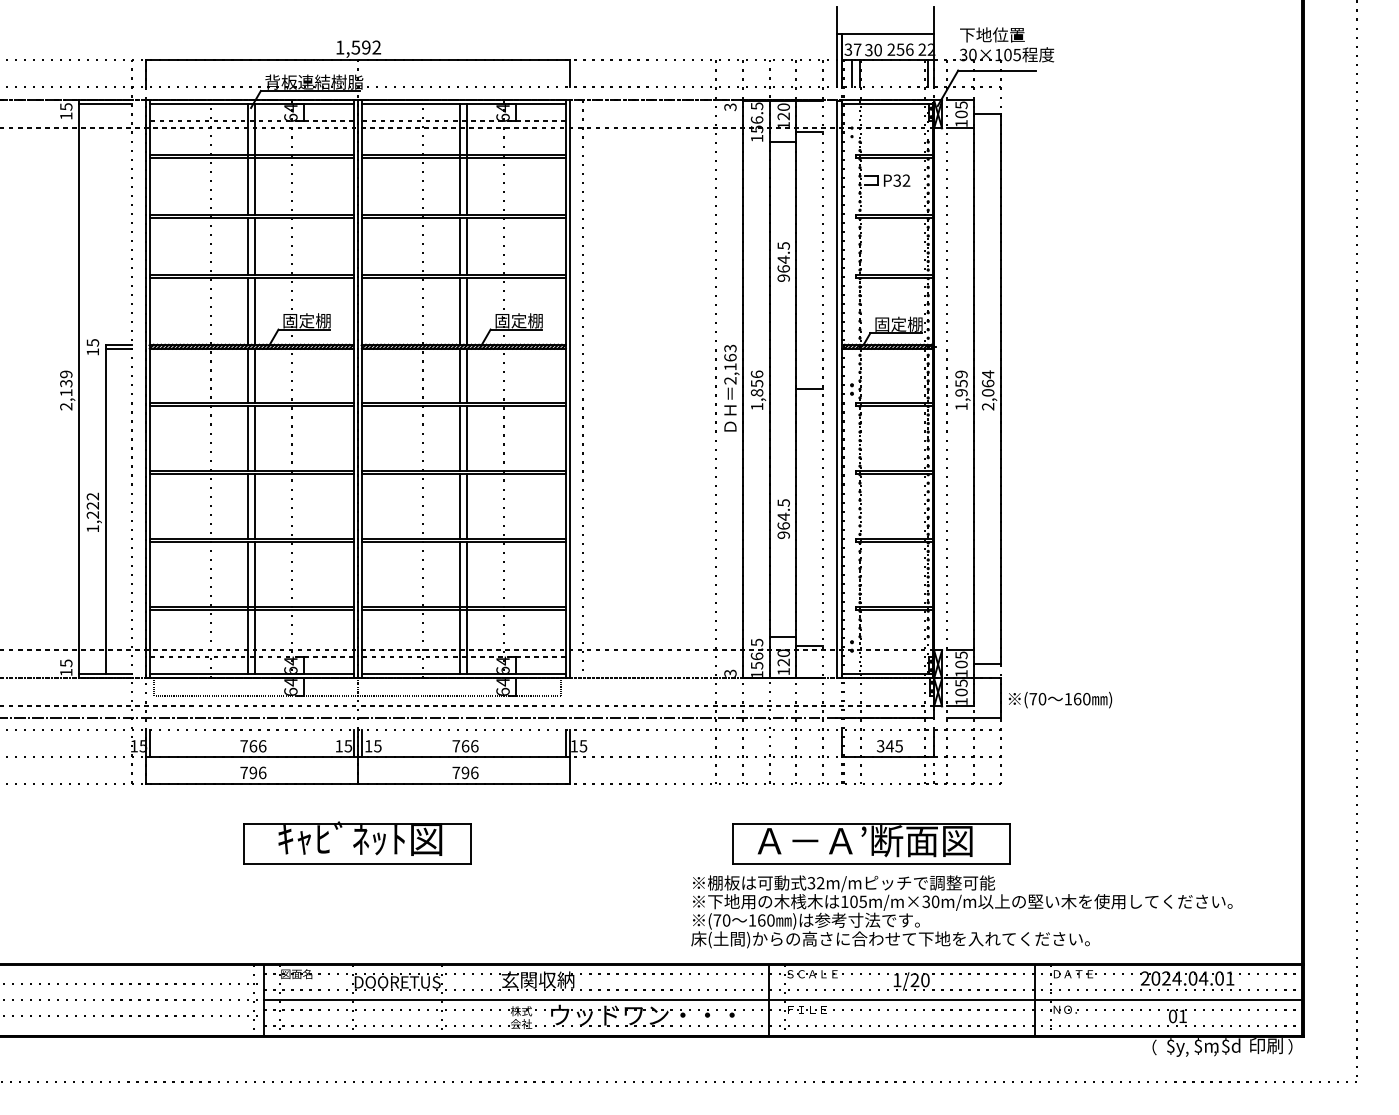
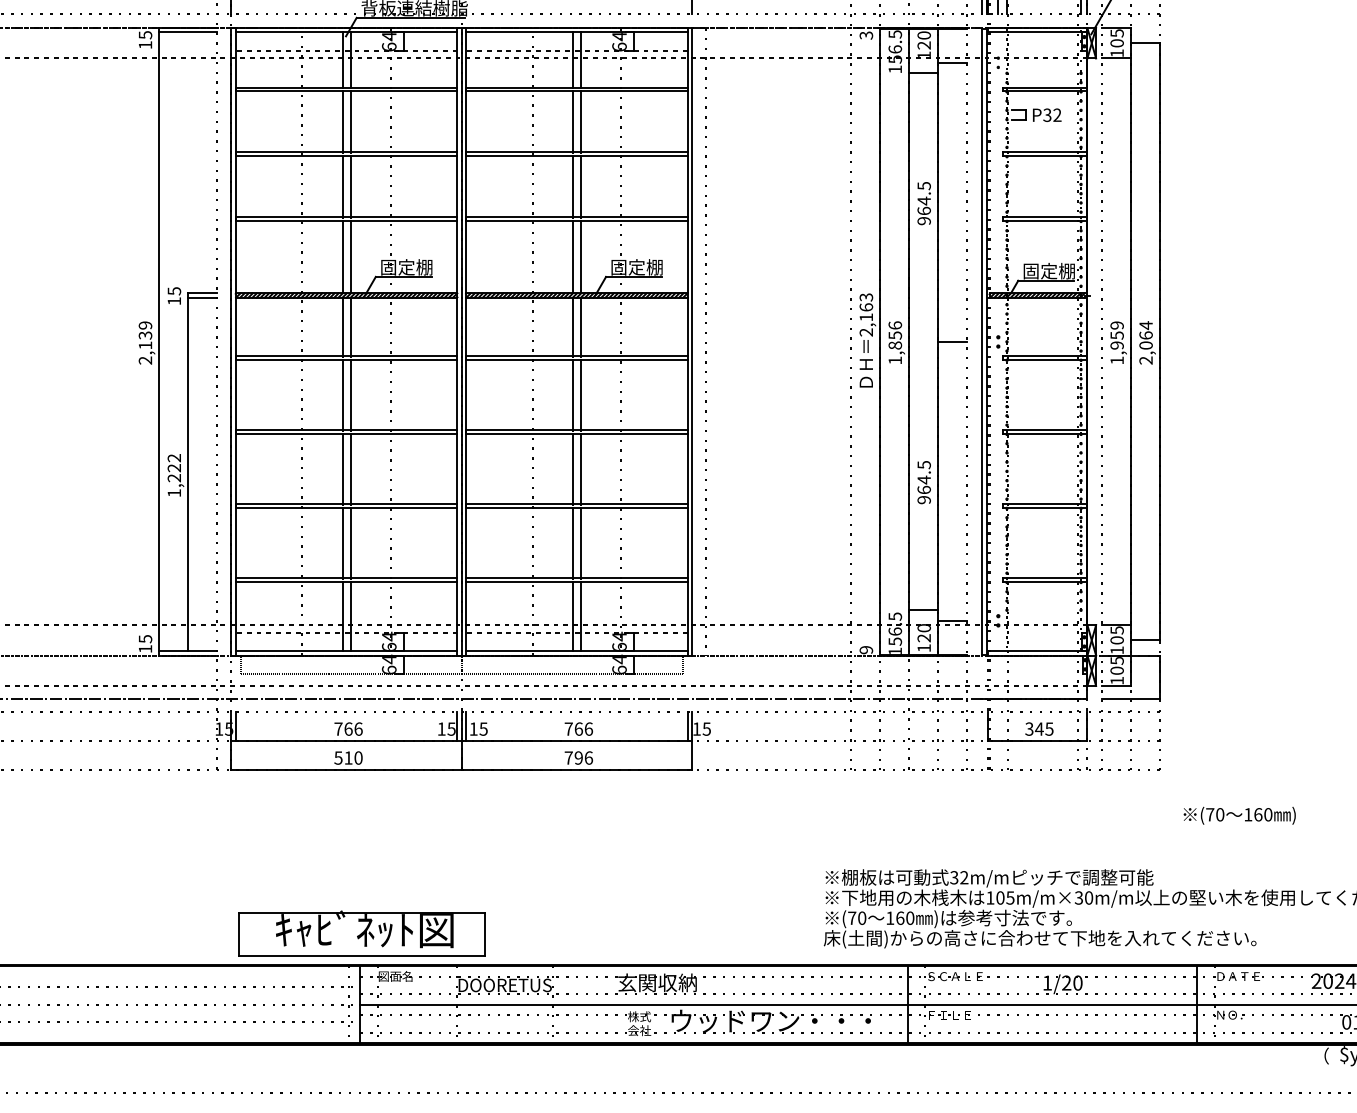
text: (730, 673) -> (866, 650), 3 -> 9
text: (1060, 699) -> (1239, 815), moved
text: (253, 772) -> (348, 757), 796 -> 510
part: (357, 842) -> (361, 933), moved
part: (871, 843) -> (1019, 834), removed

